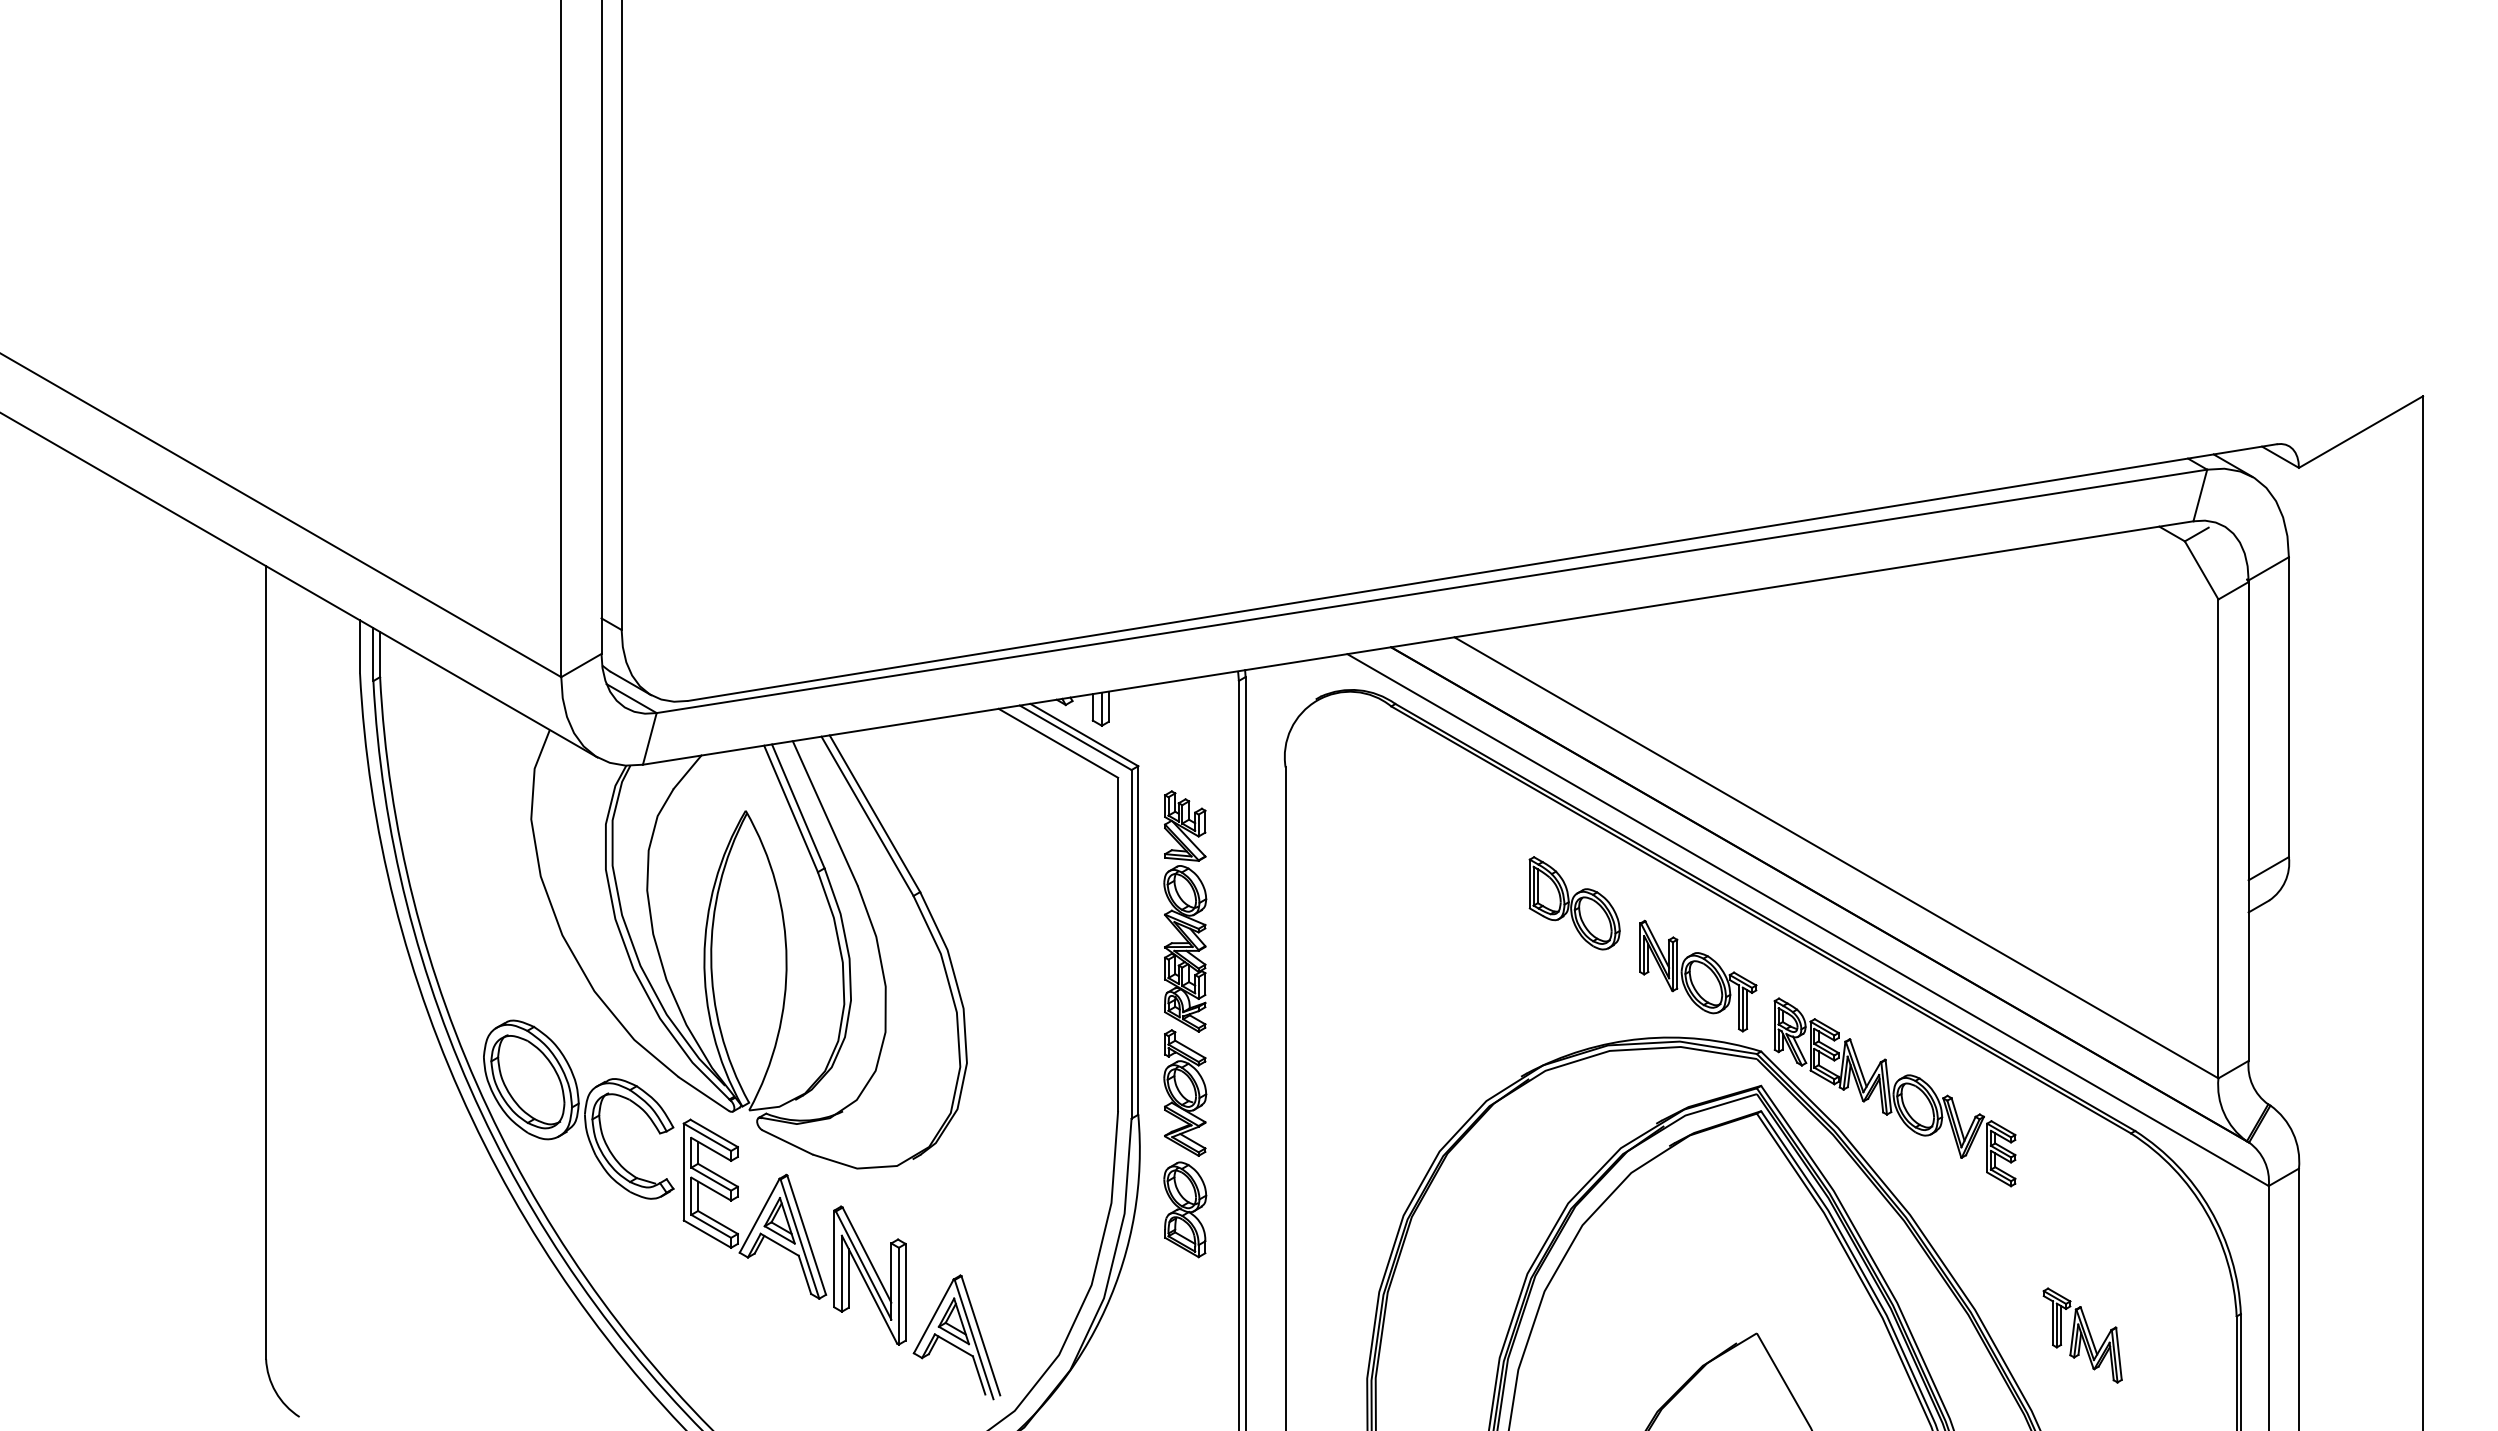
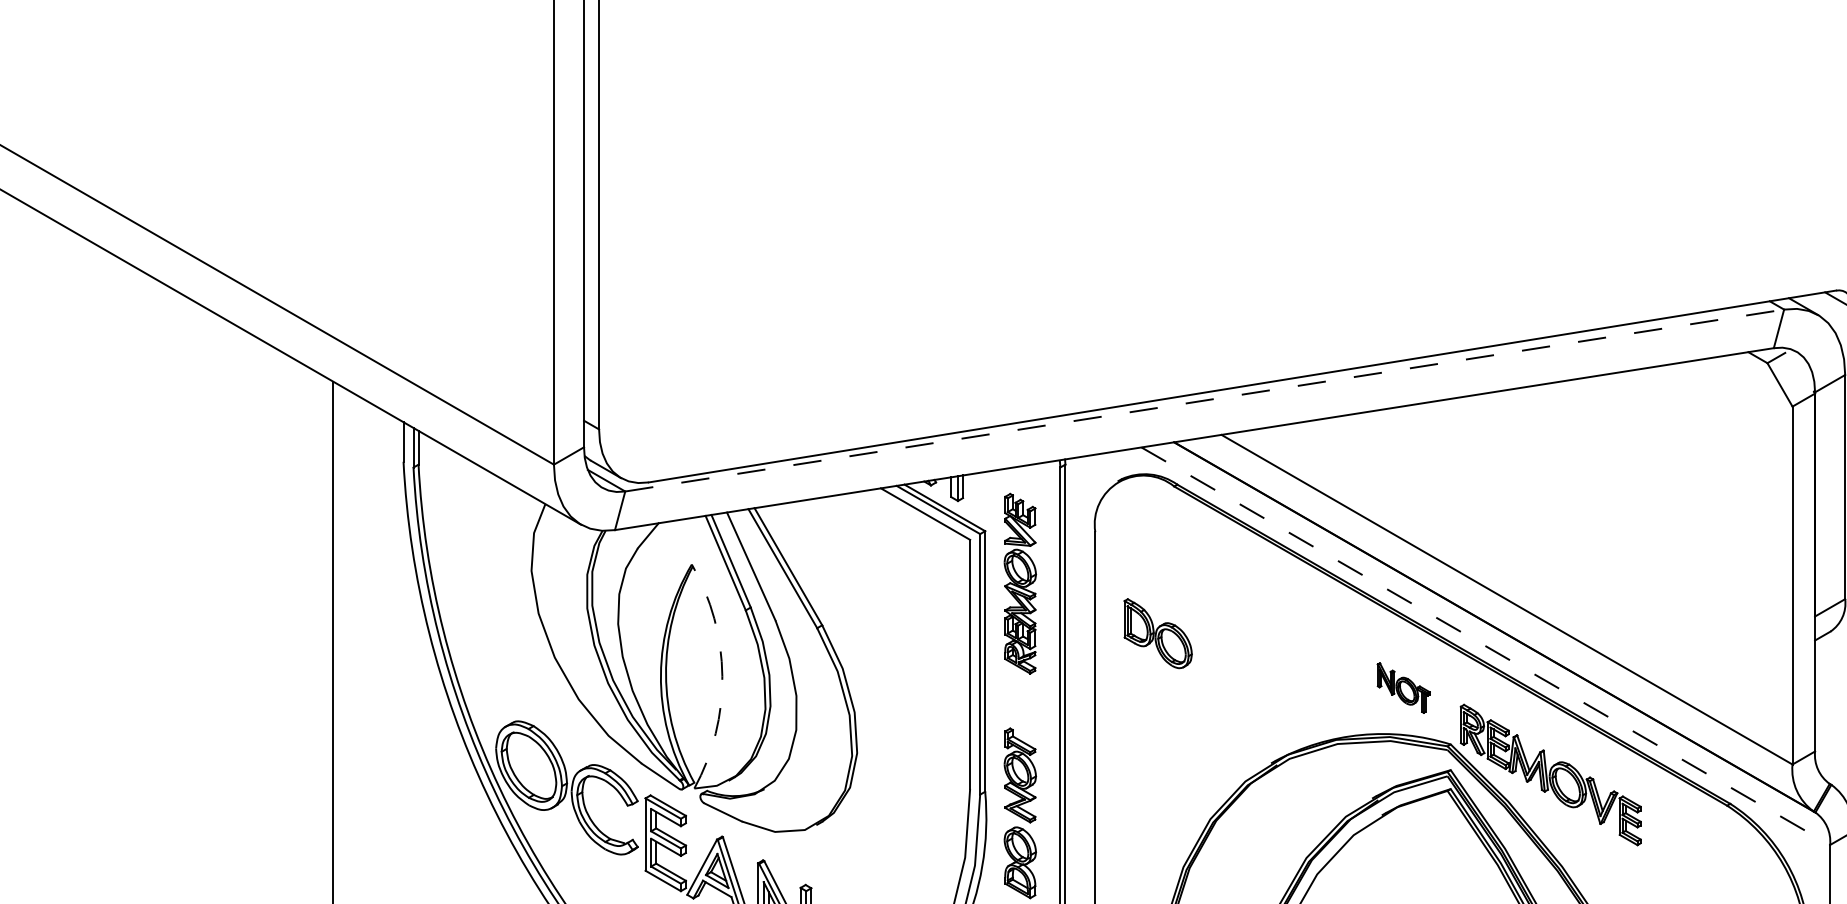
line: (1431, 591) -> (1204, 400), solid -> dashed
part: (1574, 903) -> (1158, 633), moved
part: (1185, 911) -> (1020, 583), moved
line: (1808, 920) -> (1486, 646), solid -> dashed
arc: (786, 960) -> (722, 676), solid -> dashed
part: (1698, 975) -> (1403, 687), size x0.6

